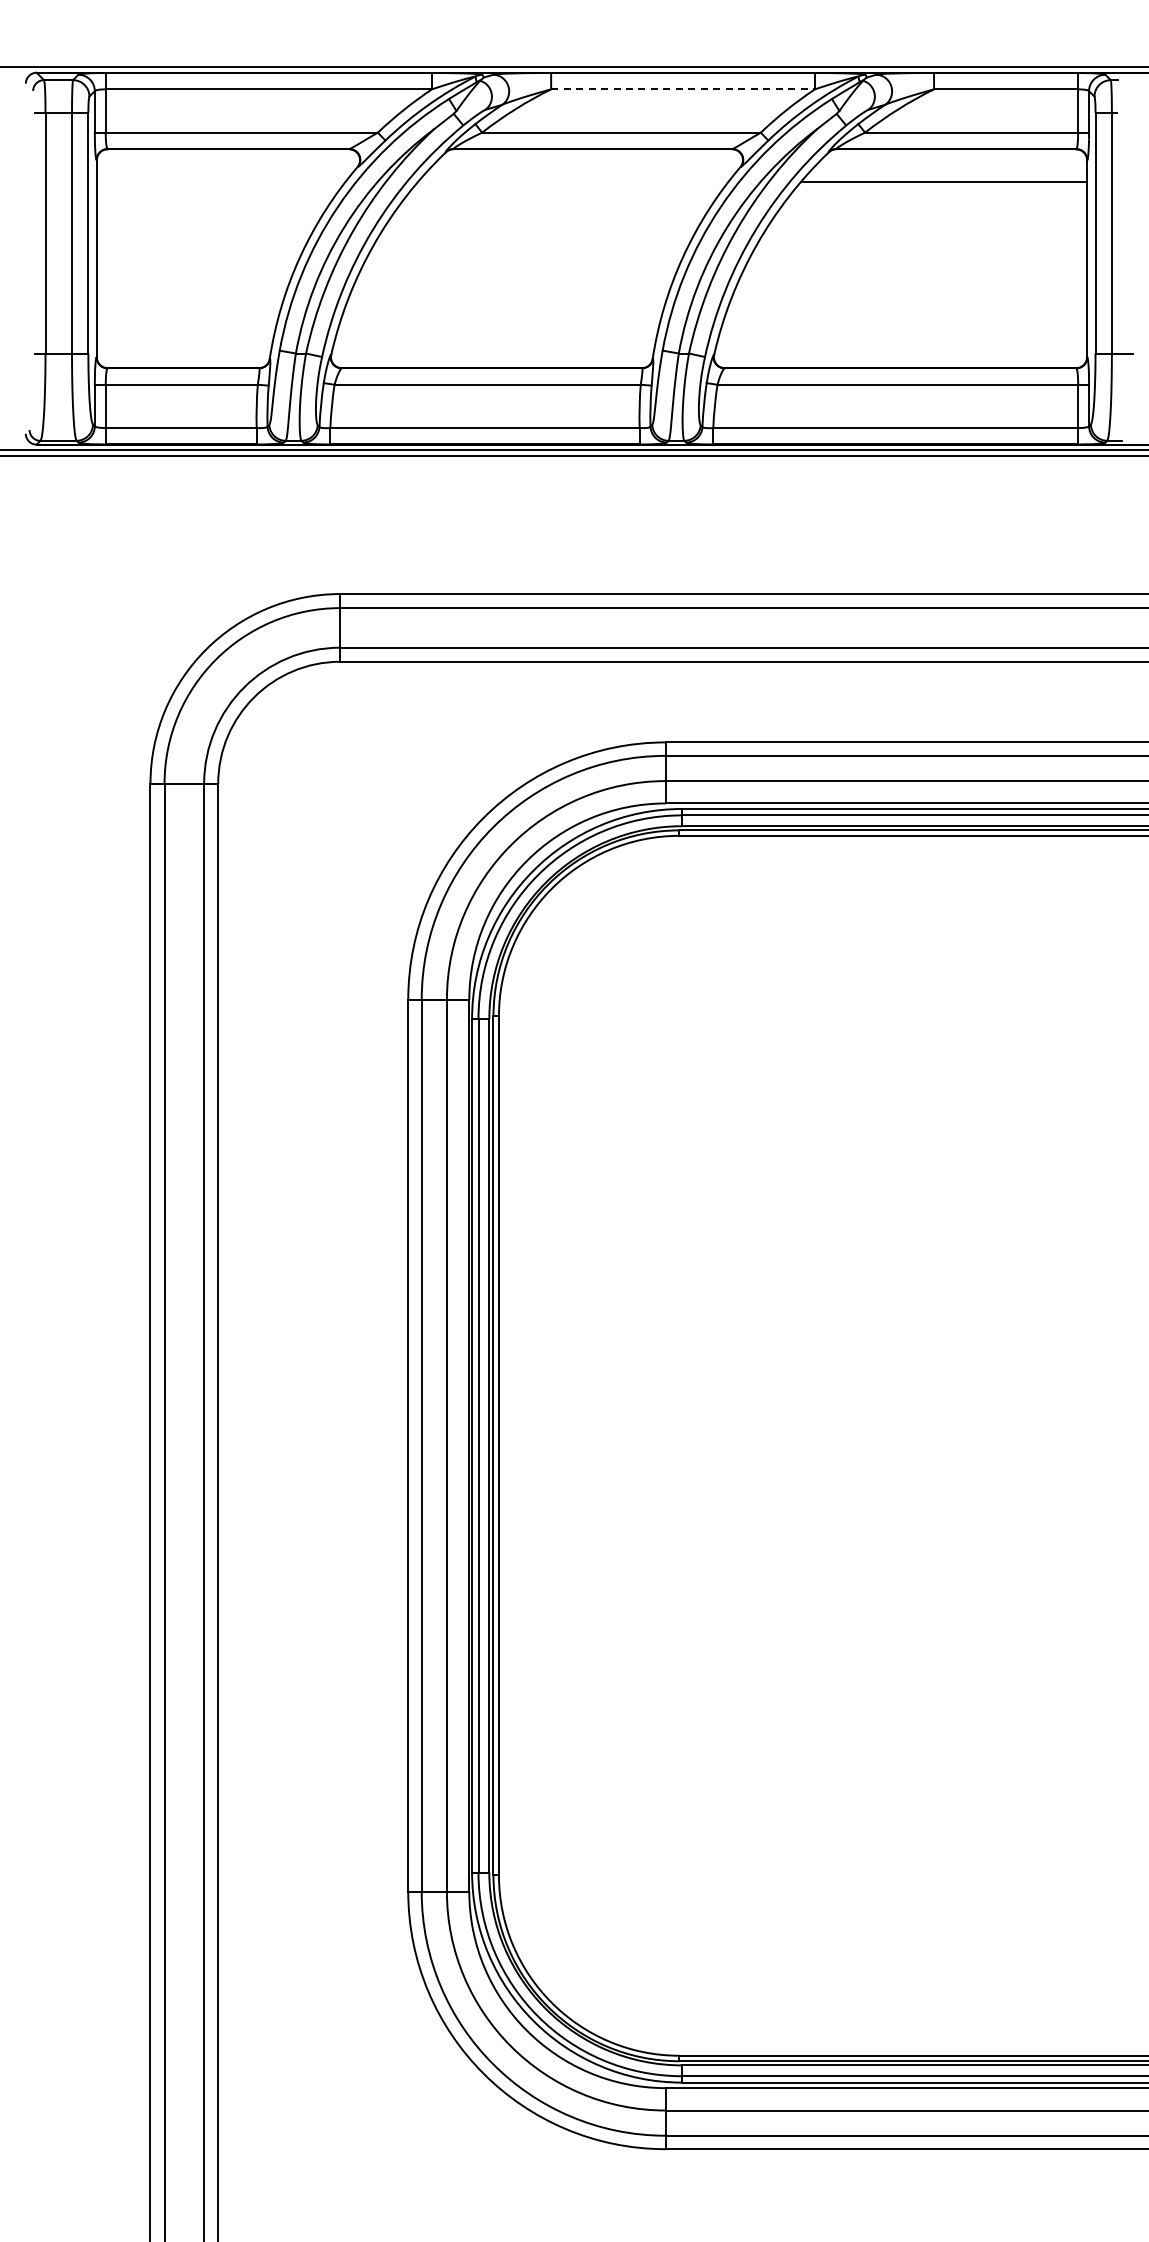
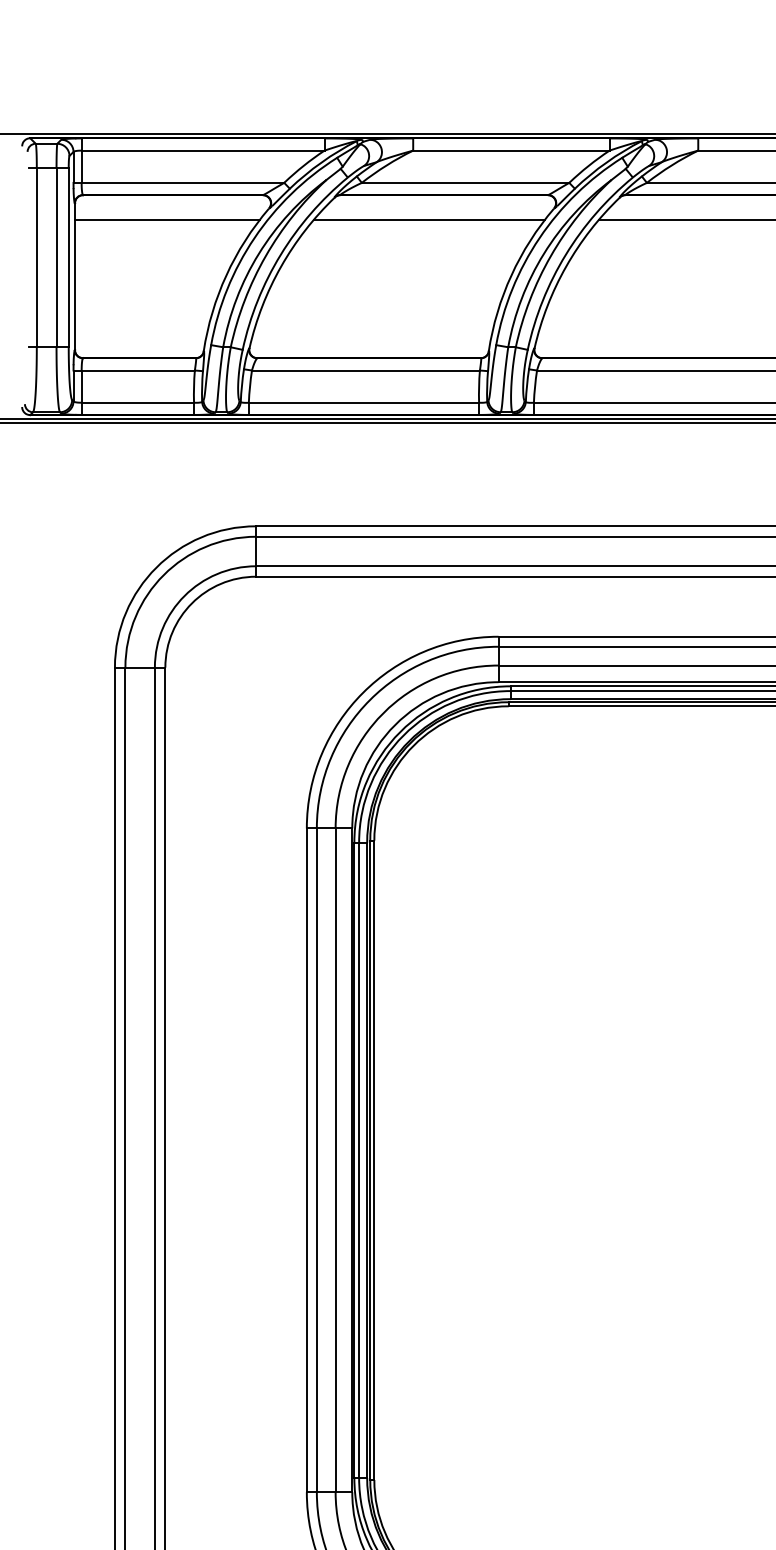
line: (683, 89) -> (511, 150), dashed -> solid
line: (220, 182) -> (167, 219), added
line: (572, 182) -> (429, 219), added

